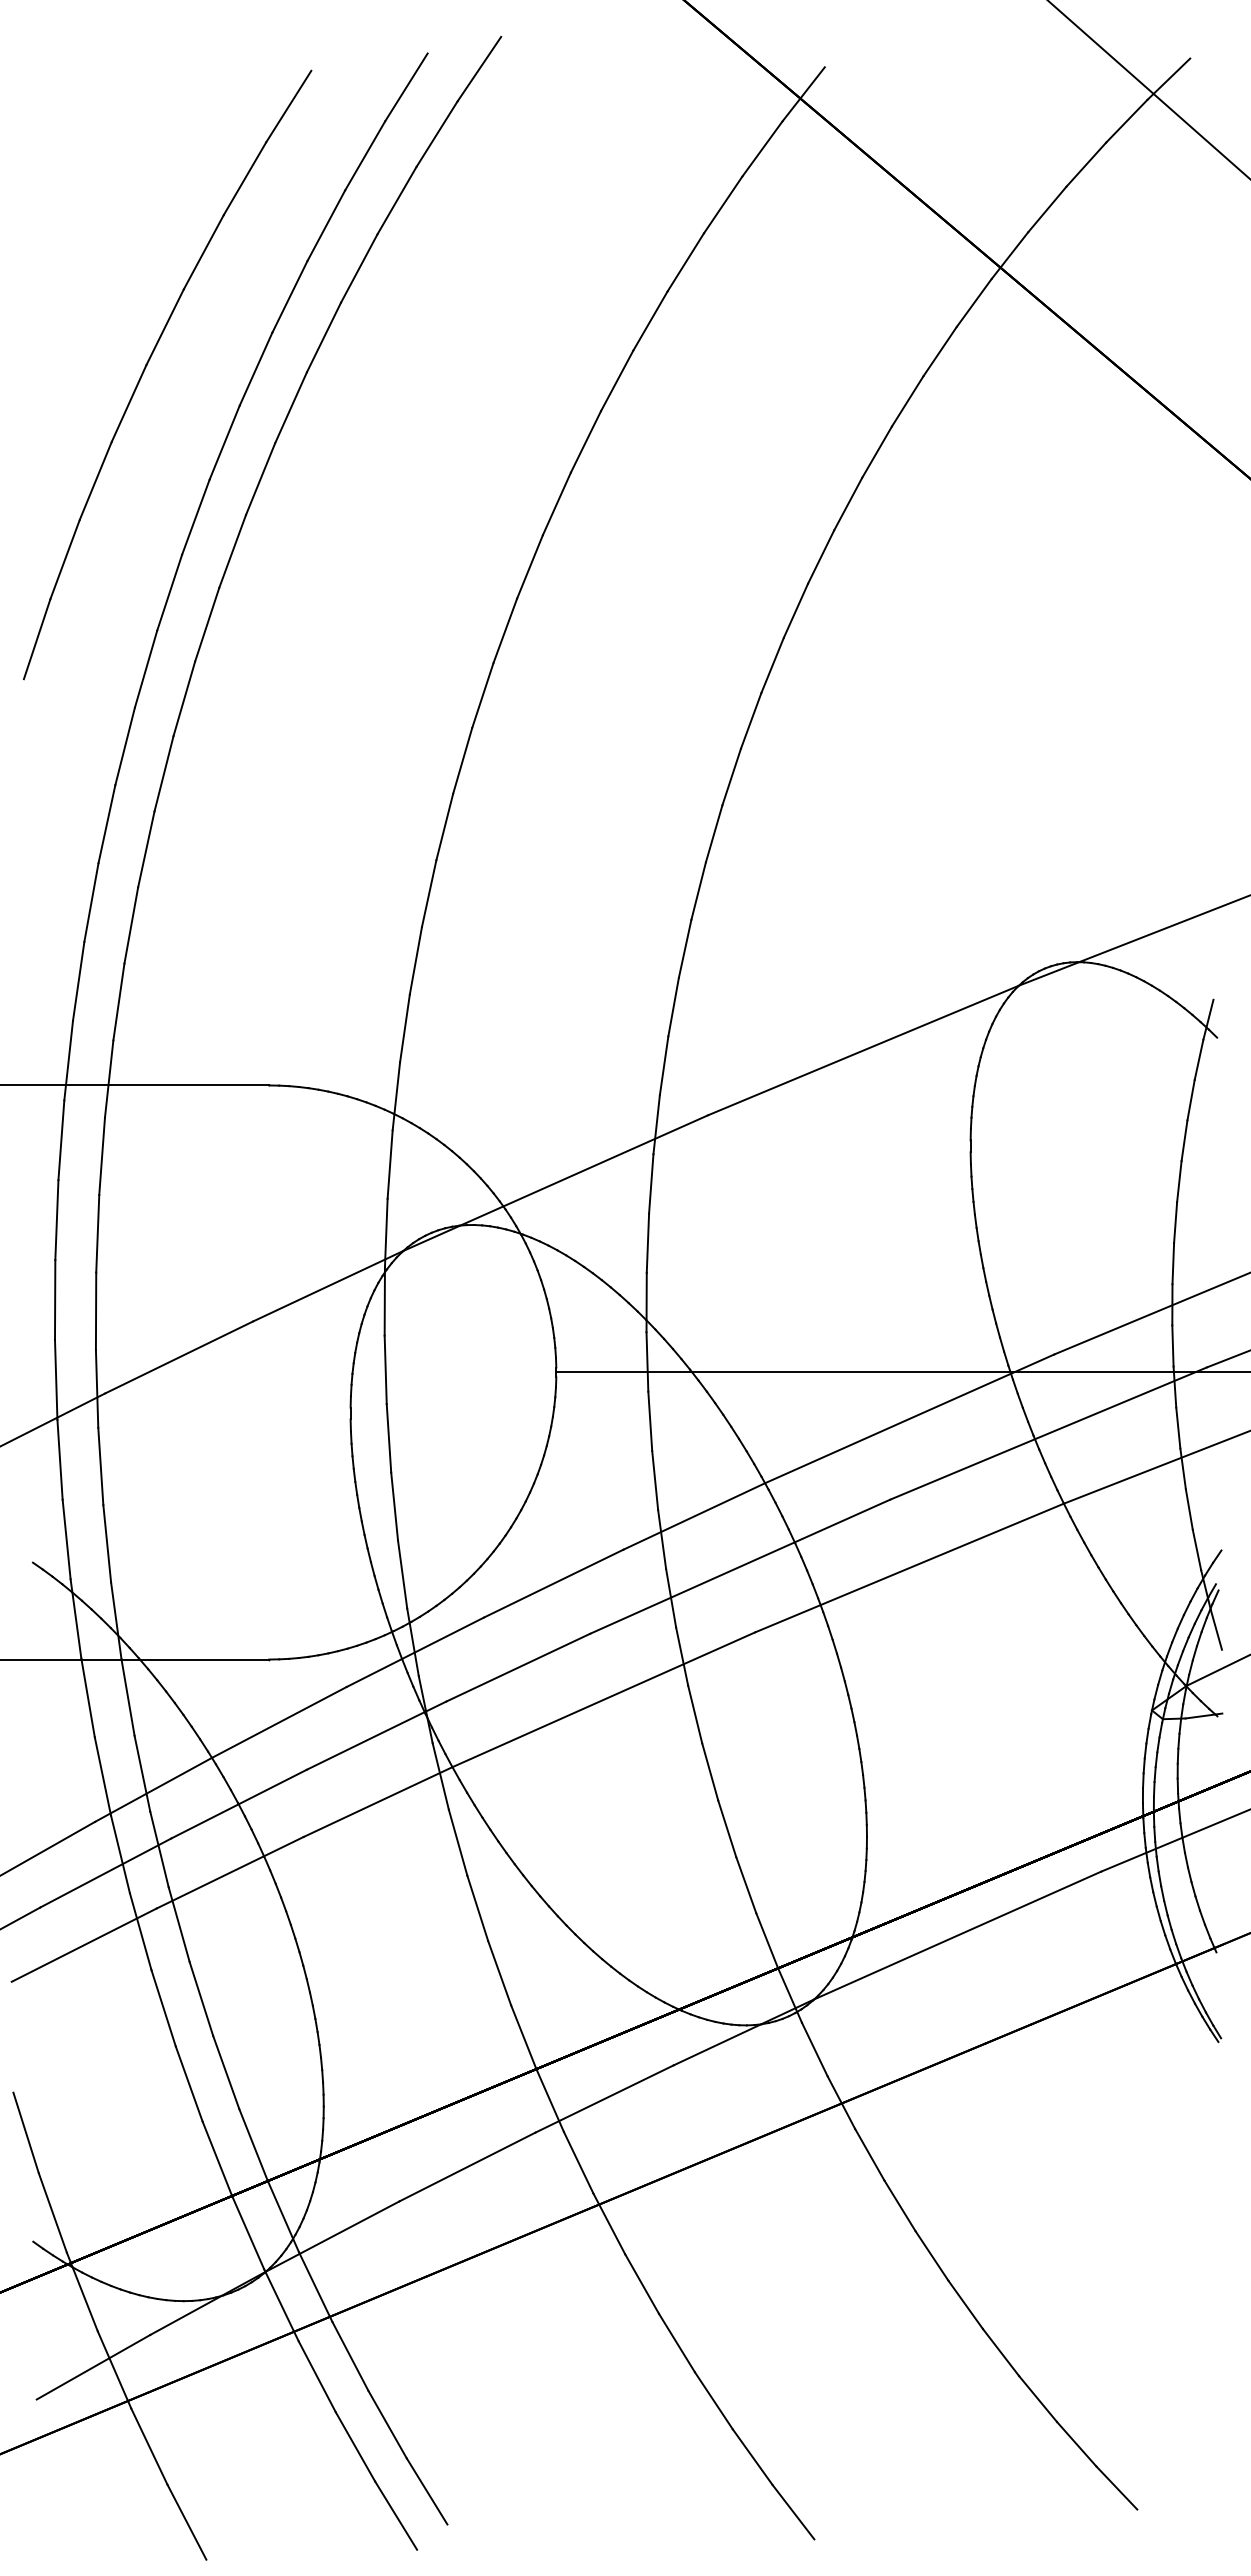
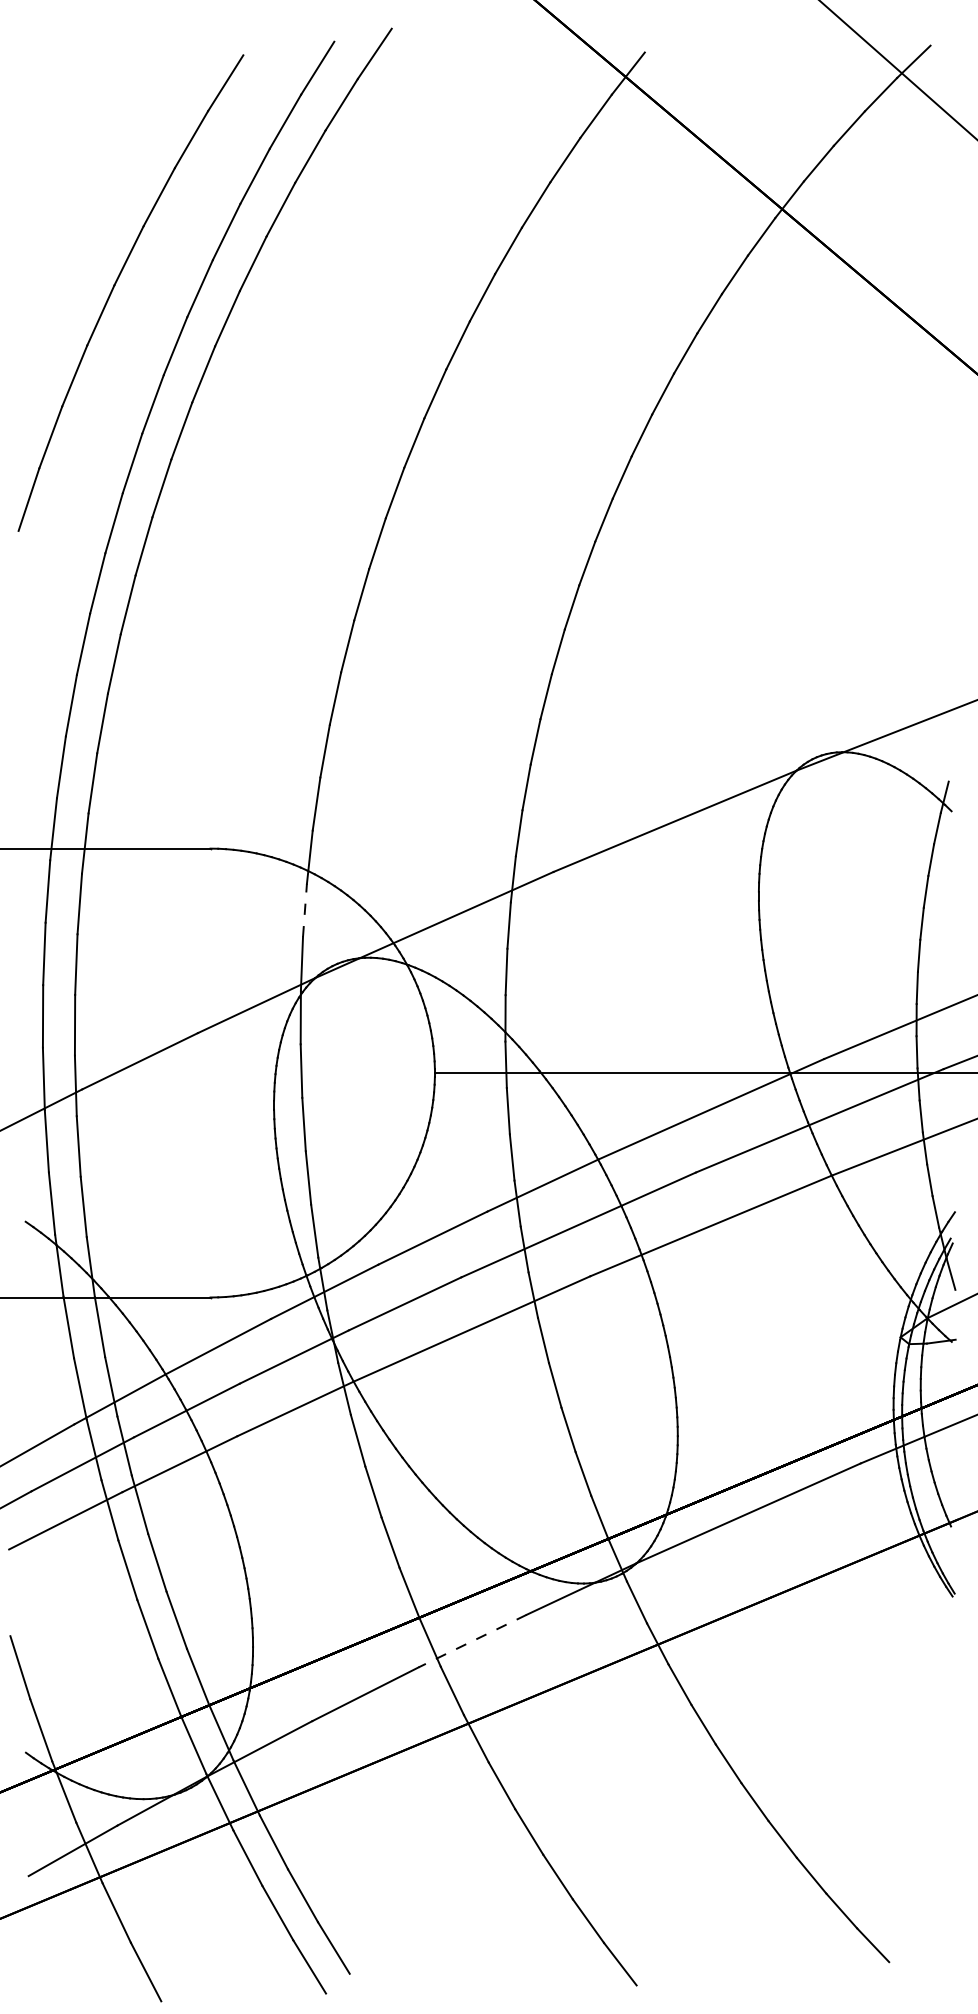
line: (390, 1164) -> (305, 910), solid -> dashed
line: (604, 2098) -> (472, 1640), solid -> dashed

